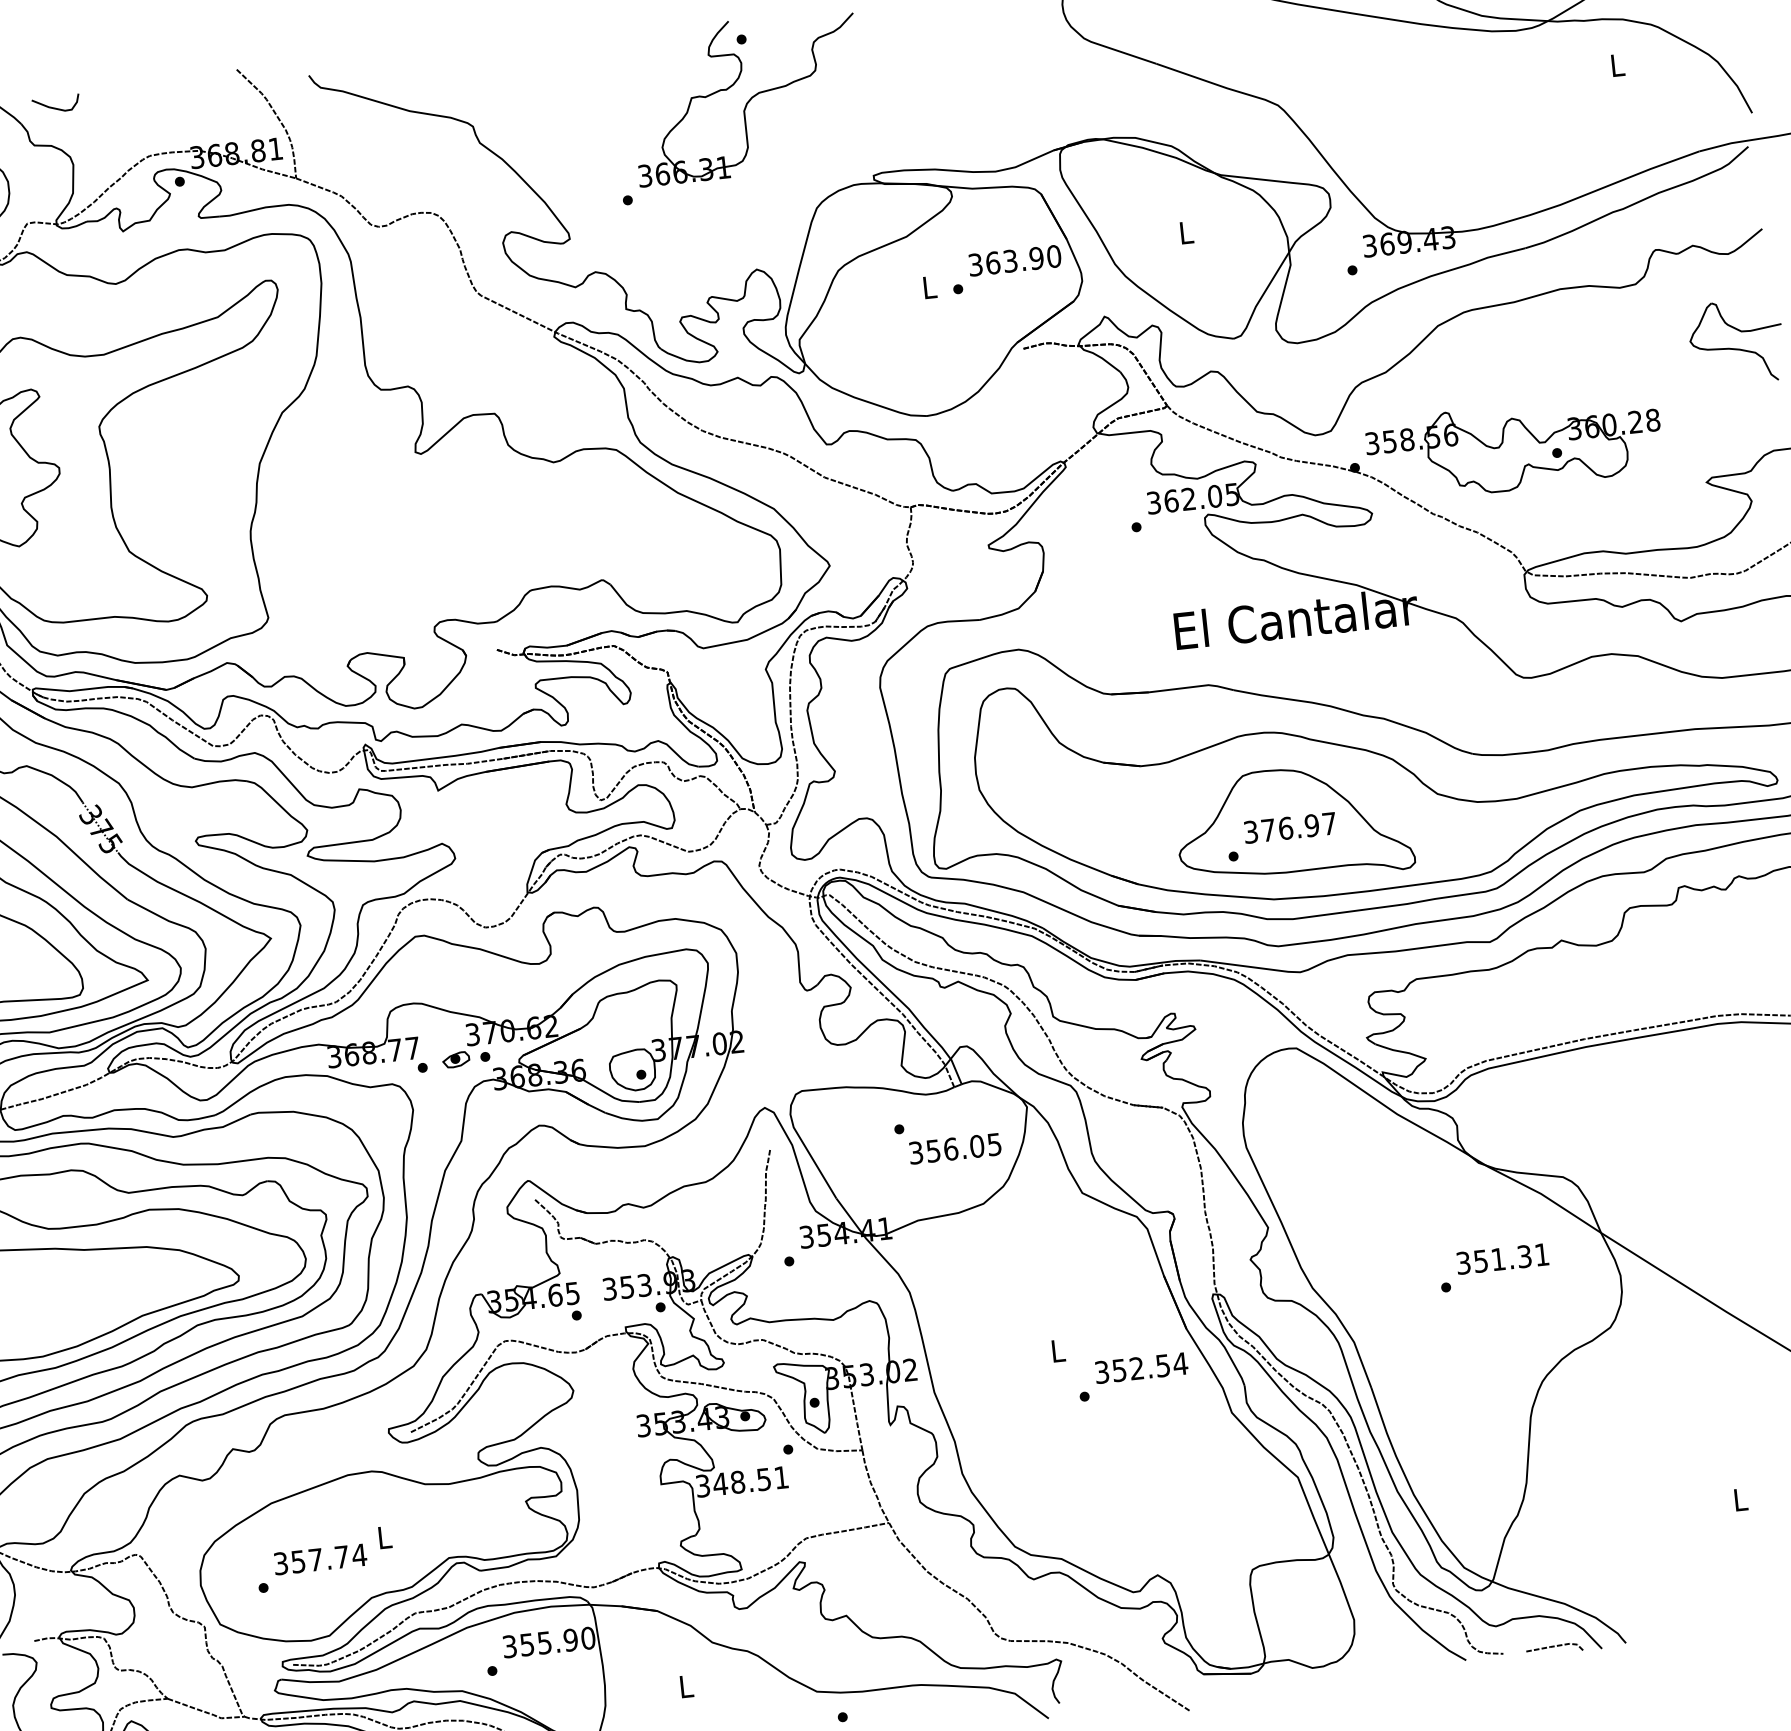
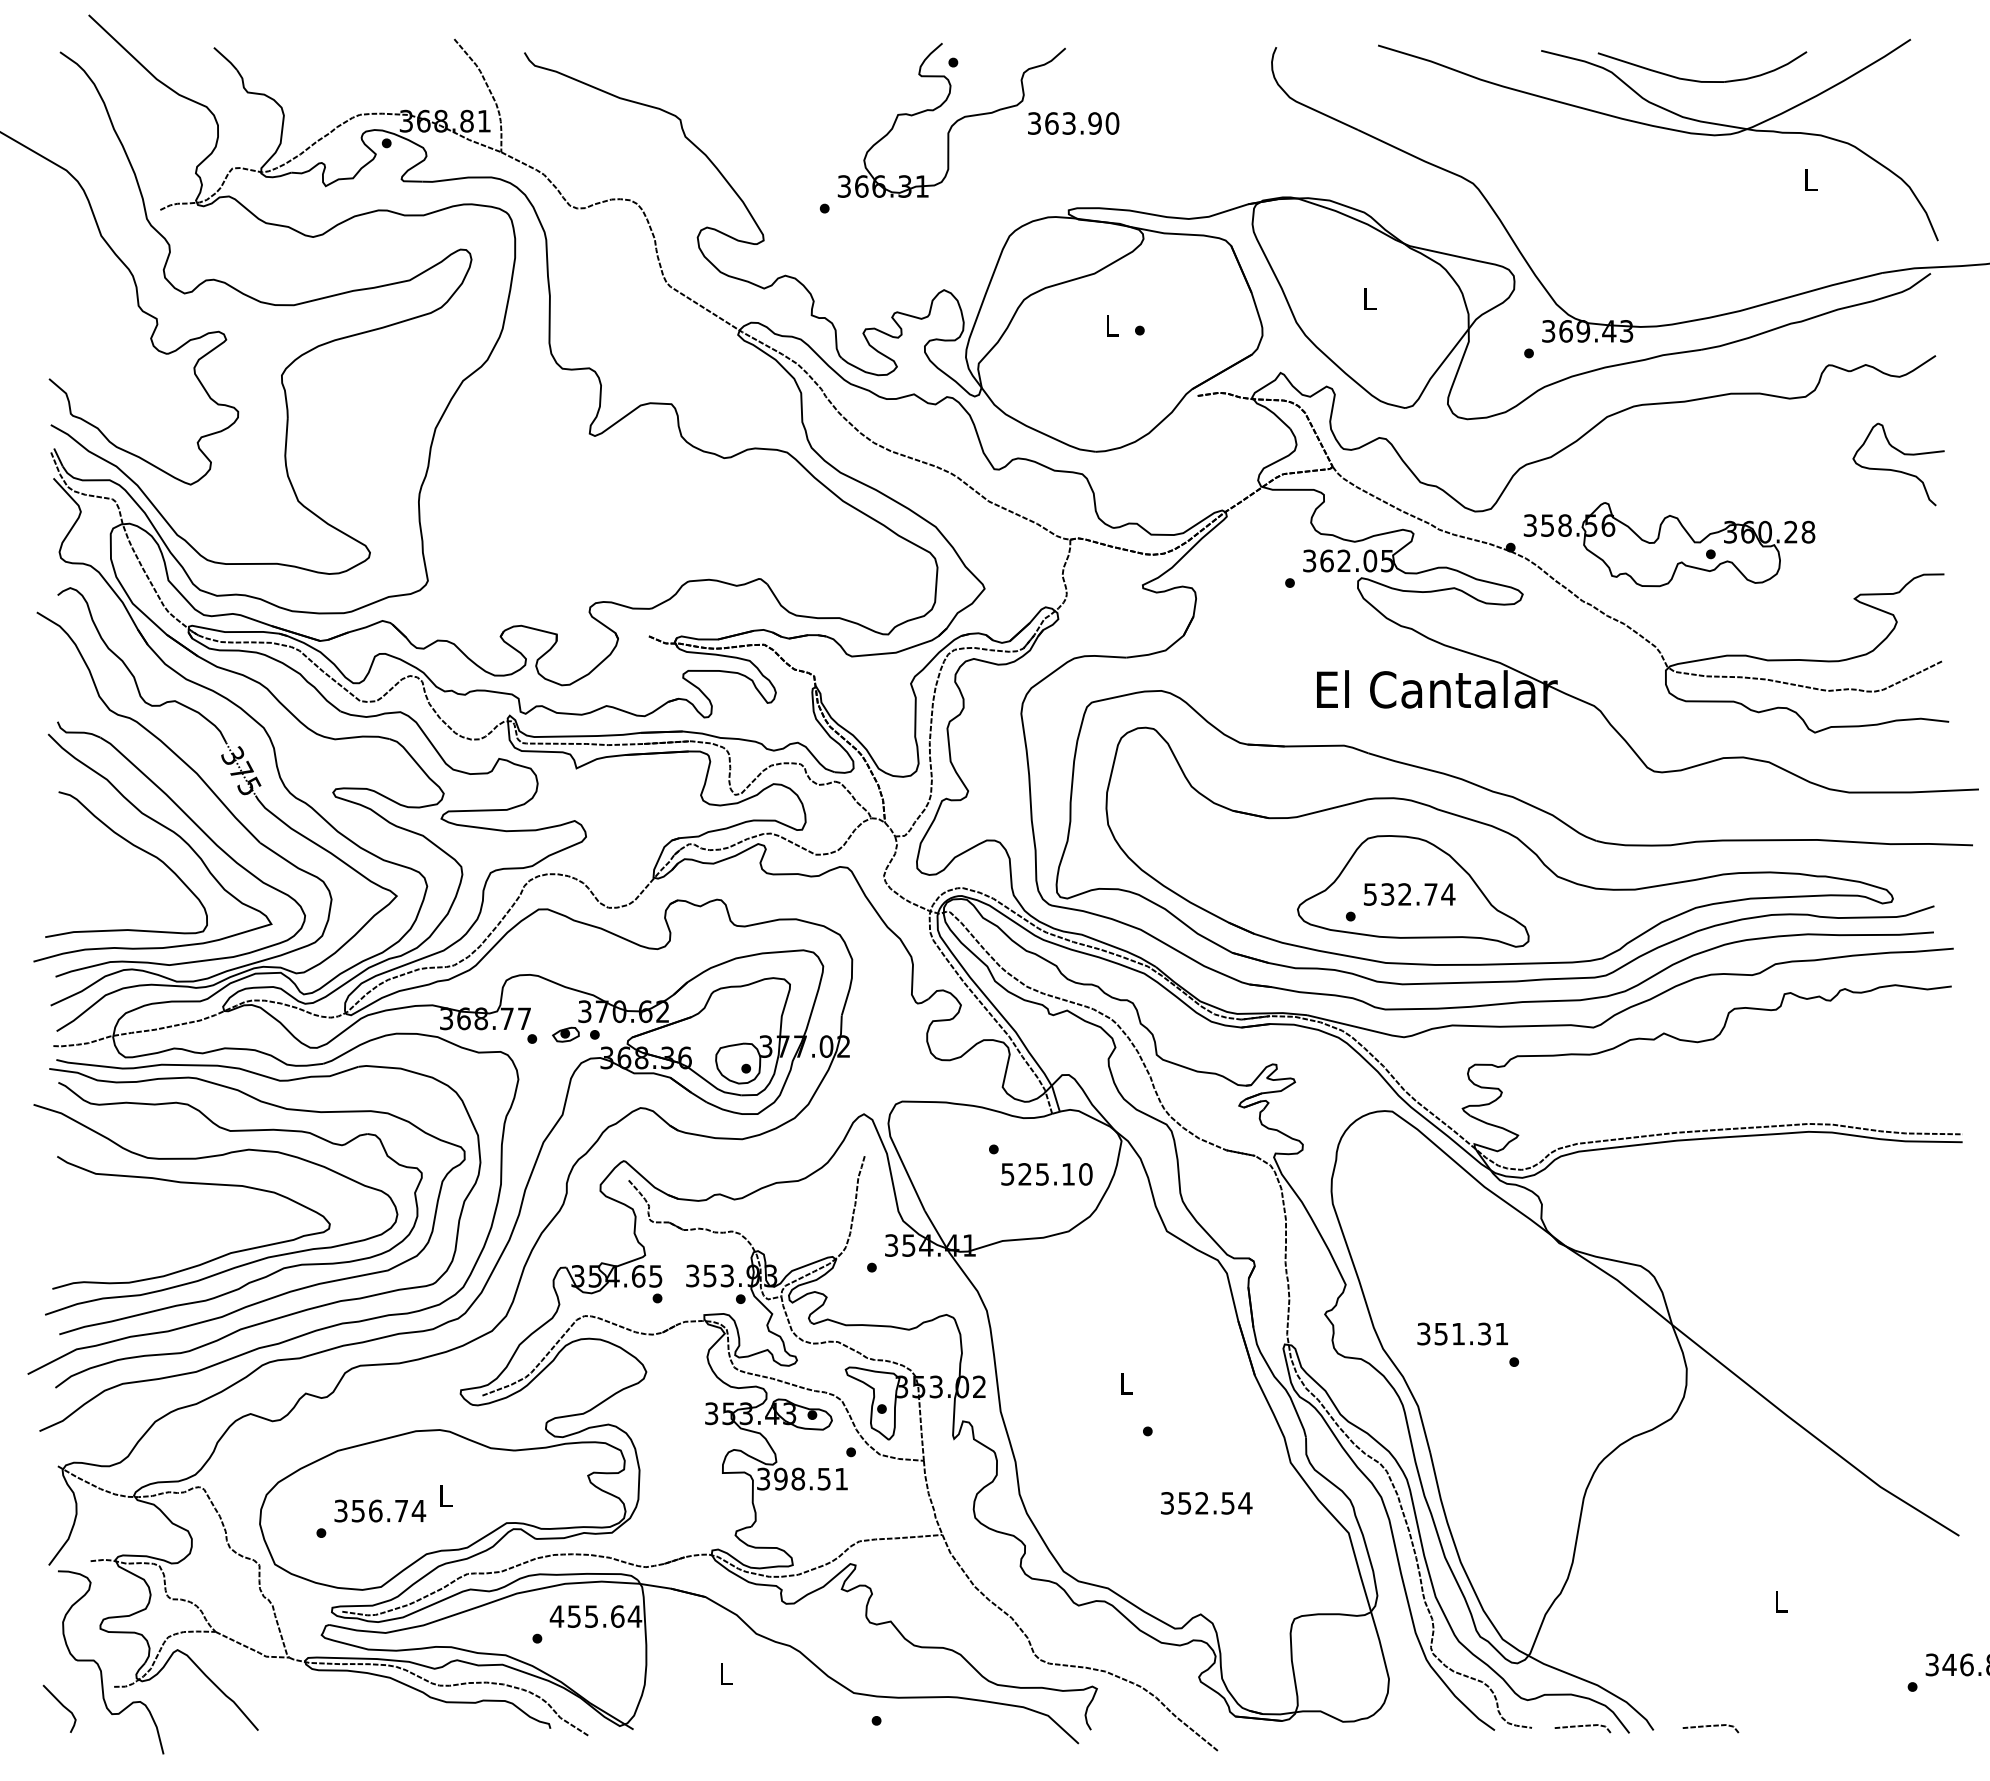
curve: (55, 107) -> (272, 57), removed
text: (1014, 260) -> (1073, 123), moved
text: (1290, 827) -> (1409, 894), 376.97 -> 532.74
text: (956, 1148) -> (1047, 1174), 356.05 -> 525.10
text: (1502, 1258) -> (1462, 1333), moved
text: (1141, 1368) -> (1206, 1503), moved
text: (719, 1483) -> (780, 1478), 348.51 -> 398.51
text: (315, 1559) -> (375, 1510), 357.74 -> 356.74
line: (1682, 1633) -> (1710, 1726), added
text: (548, 1642) -> (595, 1616), 355.90 -> 455.64

